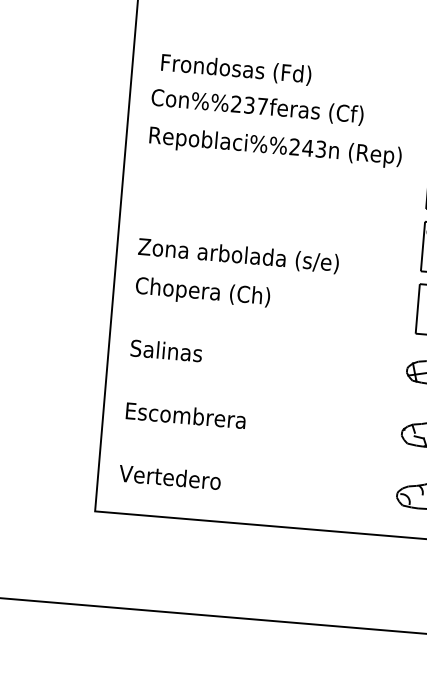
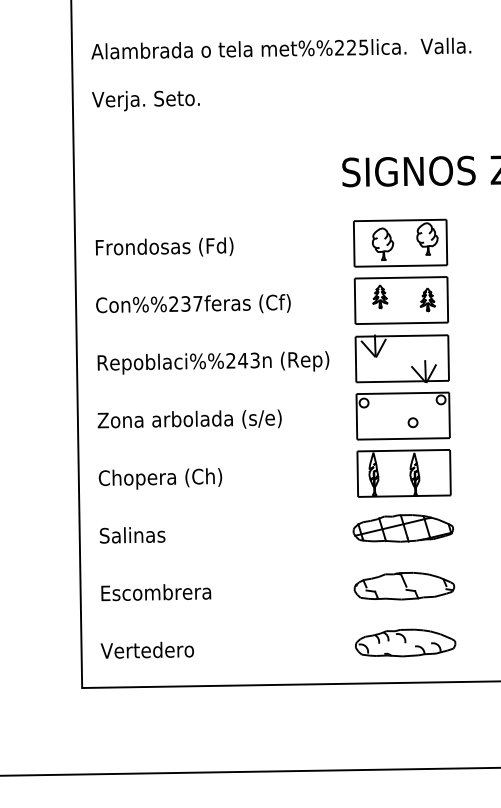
text: (236, 68) -> (164, 246), moved
text: (275, 146) -> (213, 362), moved
text: (238, 254) -> (189, 418), moved

